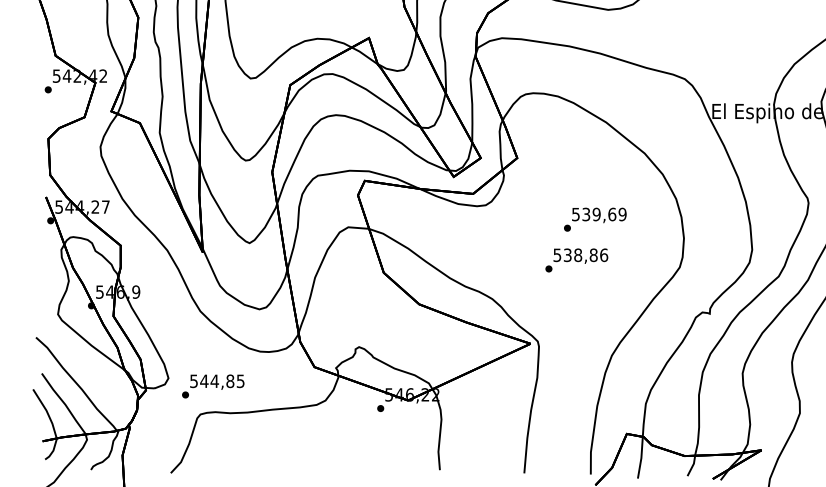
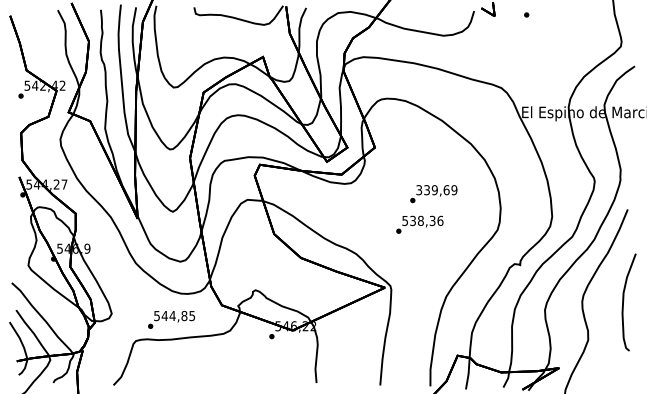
text: (576, 213) -> (419, 189), 539,69 -> 339,69
text: (593, 254) -> (432, 220), 538,86 -> 538,36
text: (213, 385) -> (171, 319), moved

